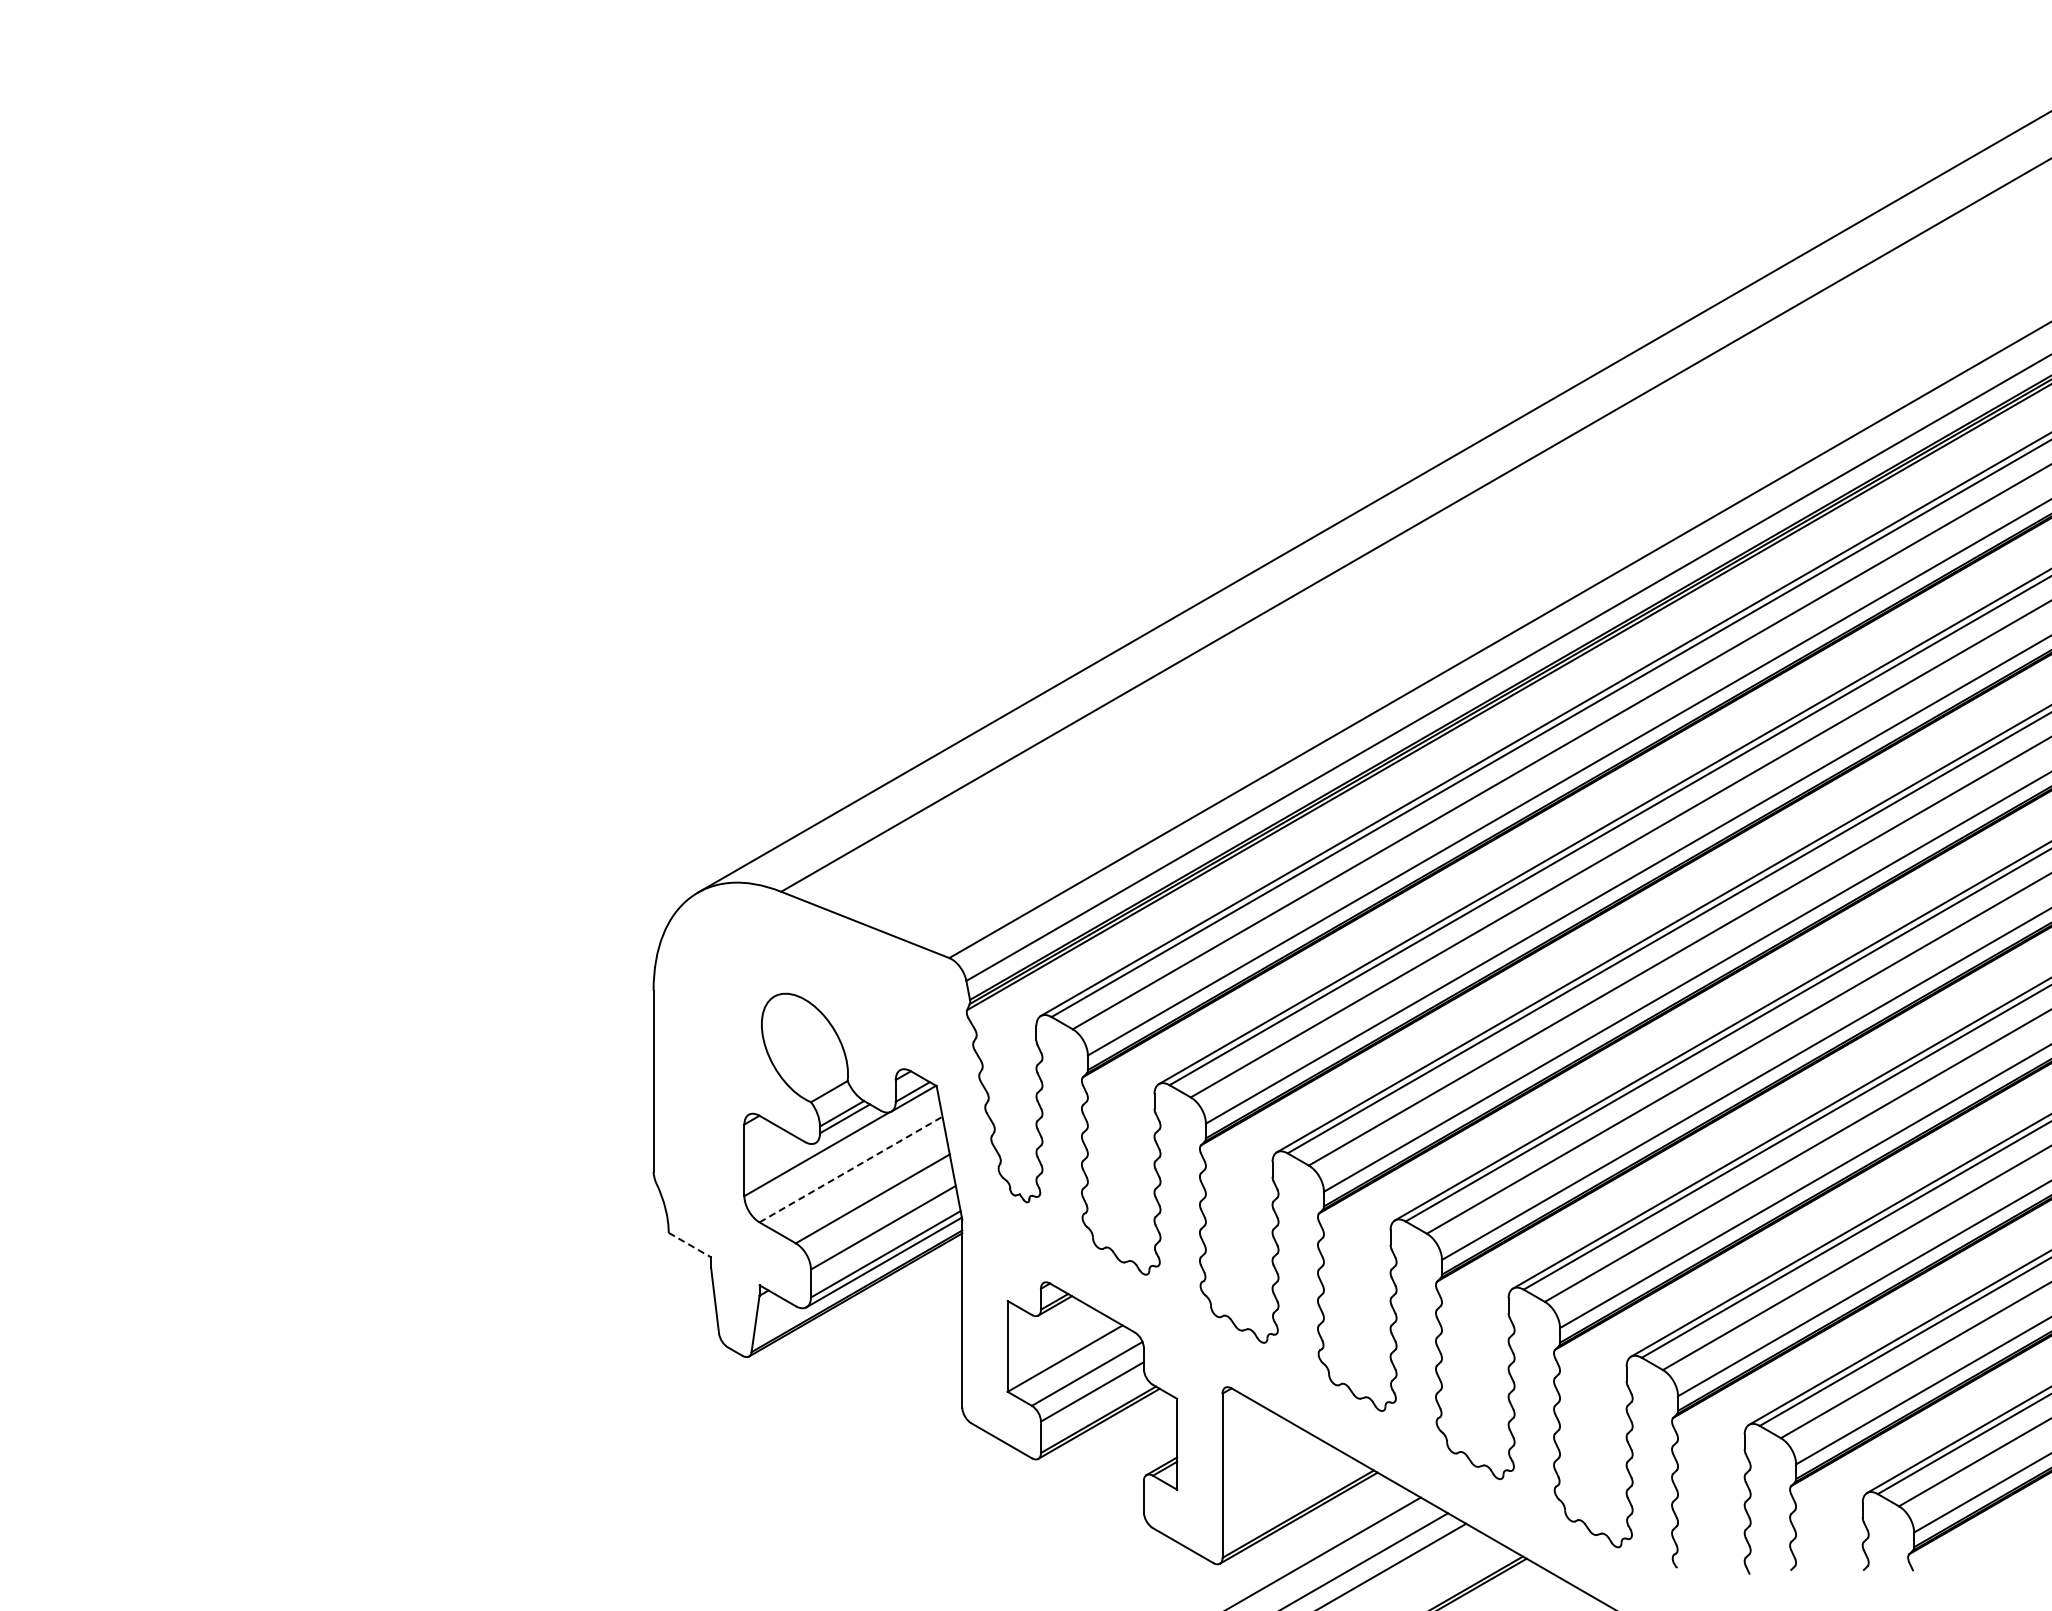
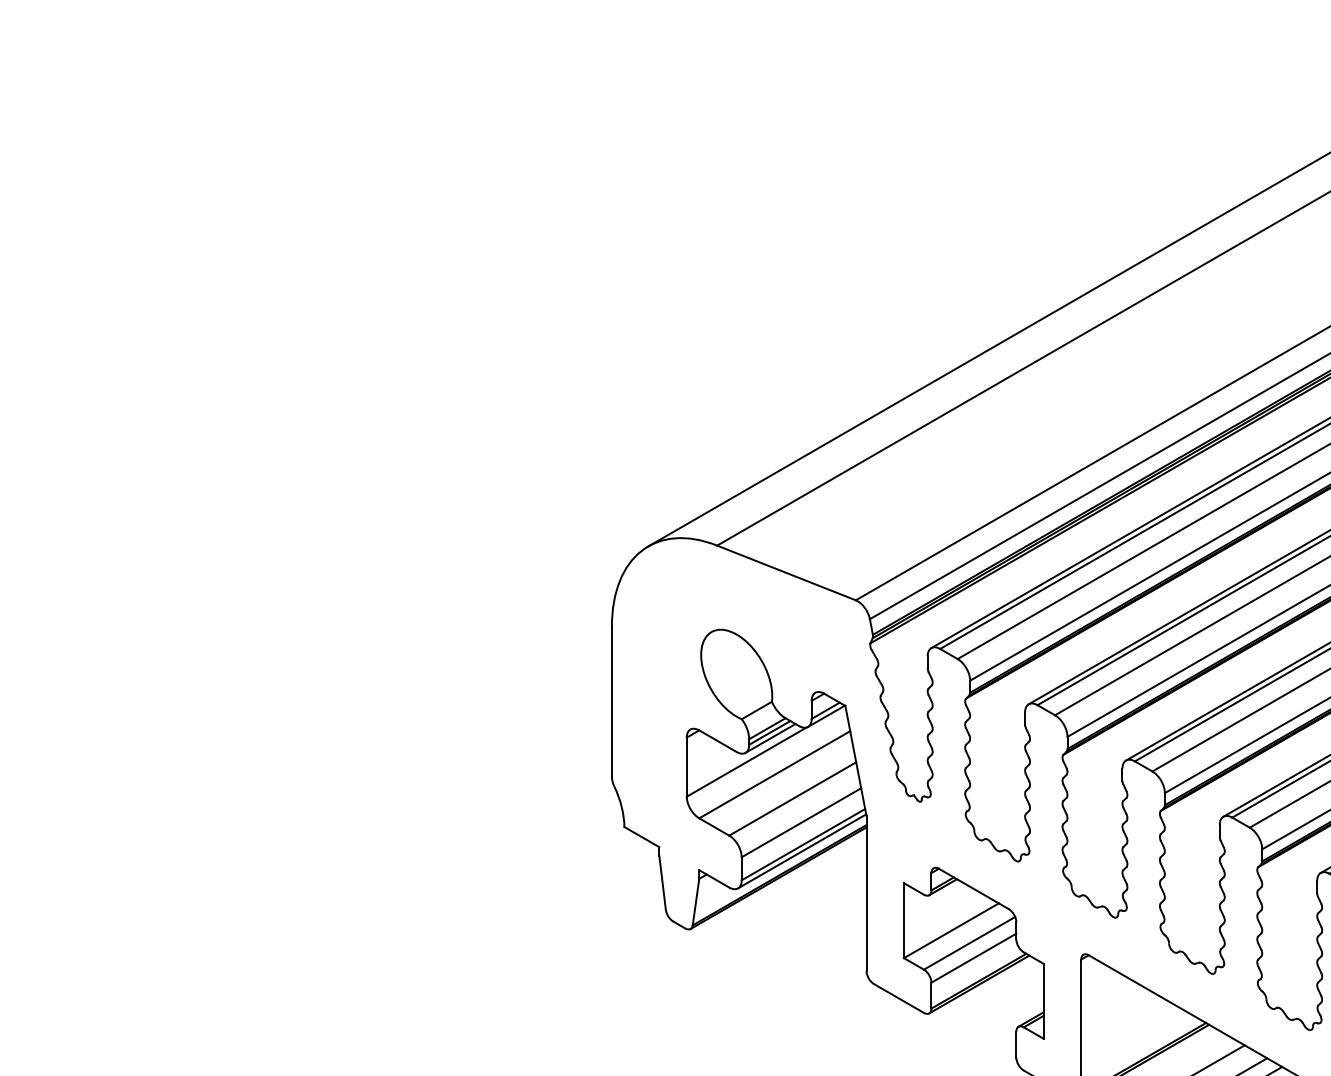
line: (845, 1125) -> (770, 738), added
line: (851, 1169) -> (775, 774), dashed -> solid
line: (690, 1245) -> (642, 837), dashed -> solid

